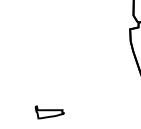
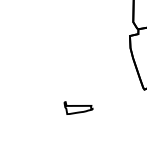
part: (49, 111) -> (78, 107), moved

